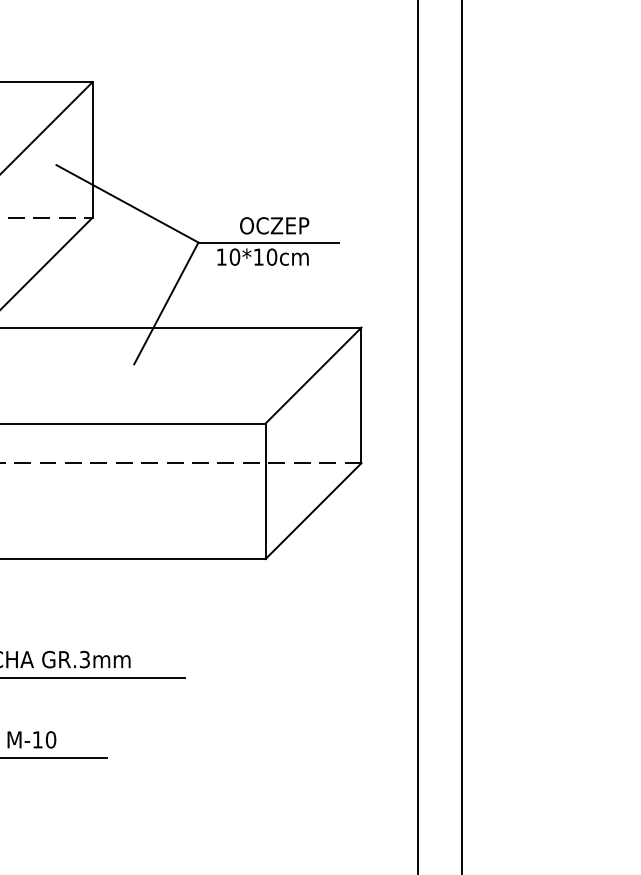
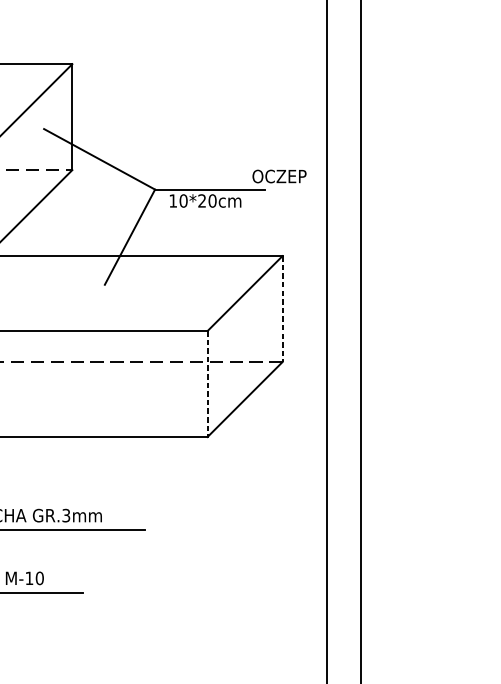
text: (274, 225) -> (279, 176), moved
text: (258, 256) -> (202, 200), 10*10cm -> 10*20cm
line: (361, 395) -> (282, 309), solid -> dashed
line: (265, 491) -> (207, 384), solid -> dashed

